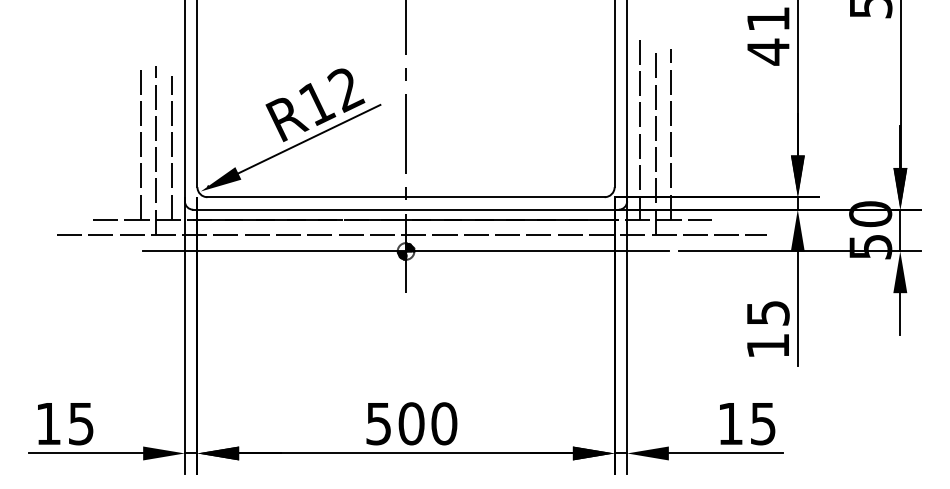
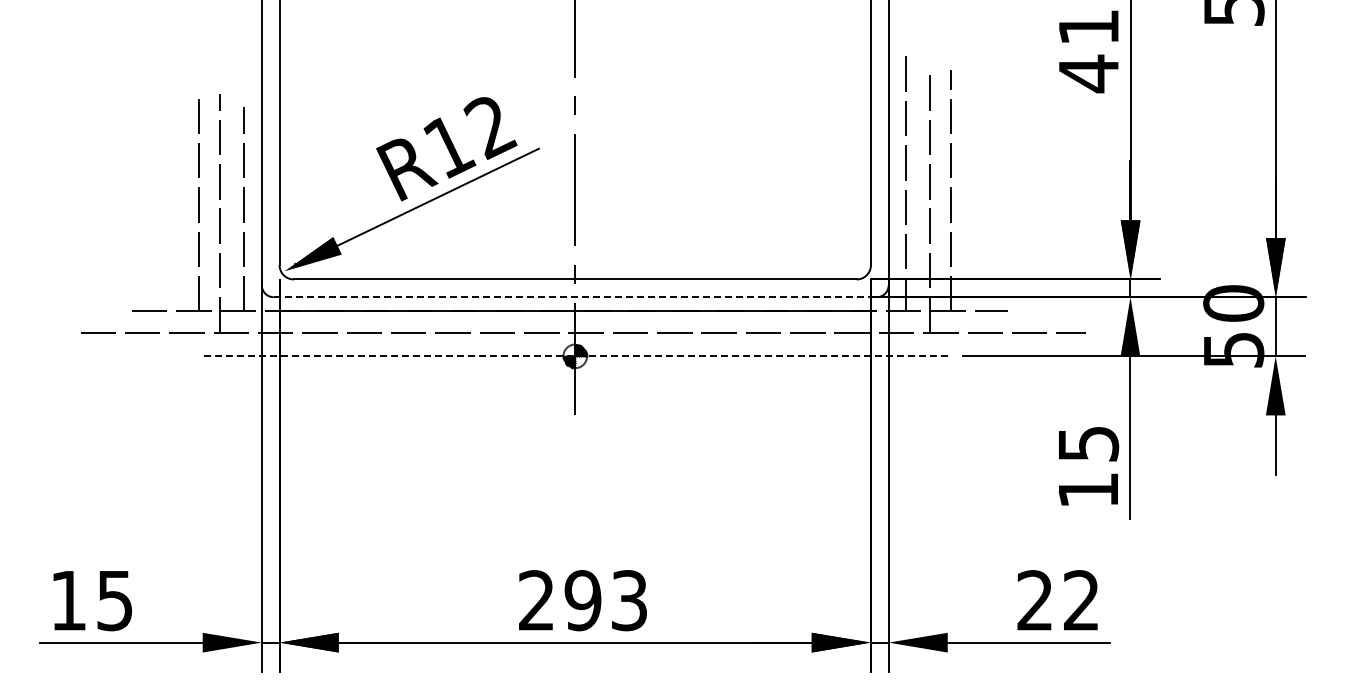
line: (406, 209) -> (575, 297), solid -> dashed
line: (406, 251) -> (575, 356), solid -> dashed
text: (411, 423) -> (583, 600), 500 -> 293
text: (746, 423) -> (1057, 600), 15 -> 22

